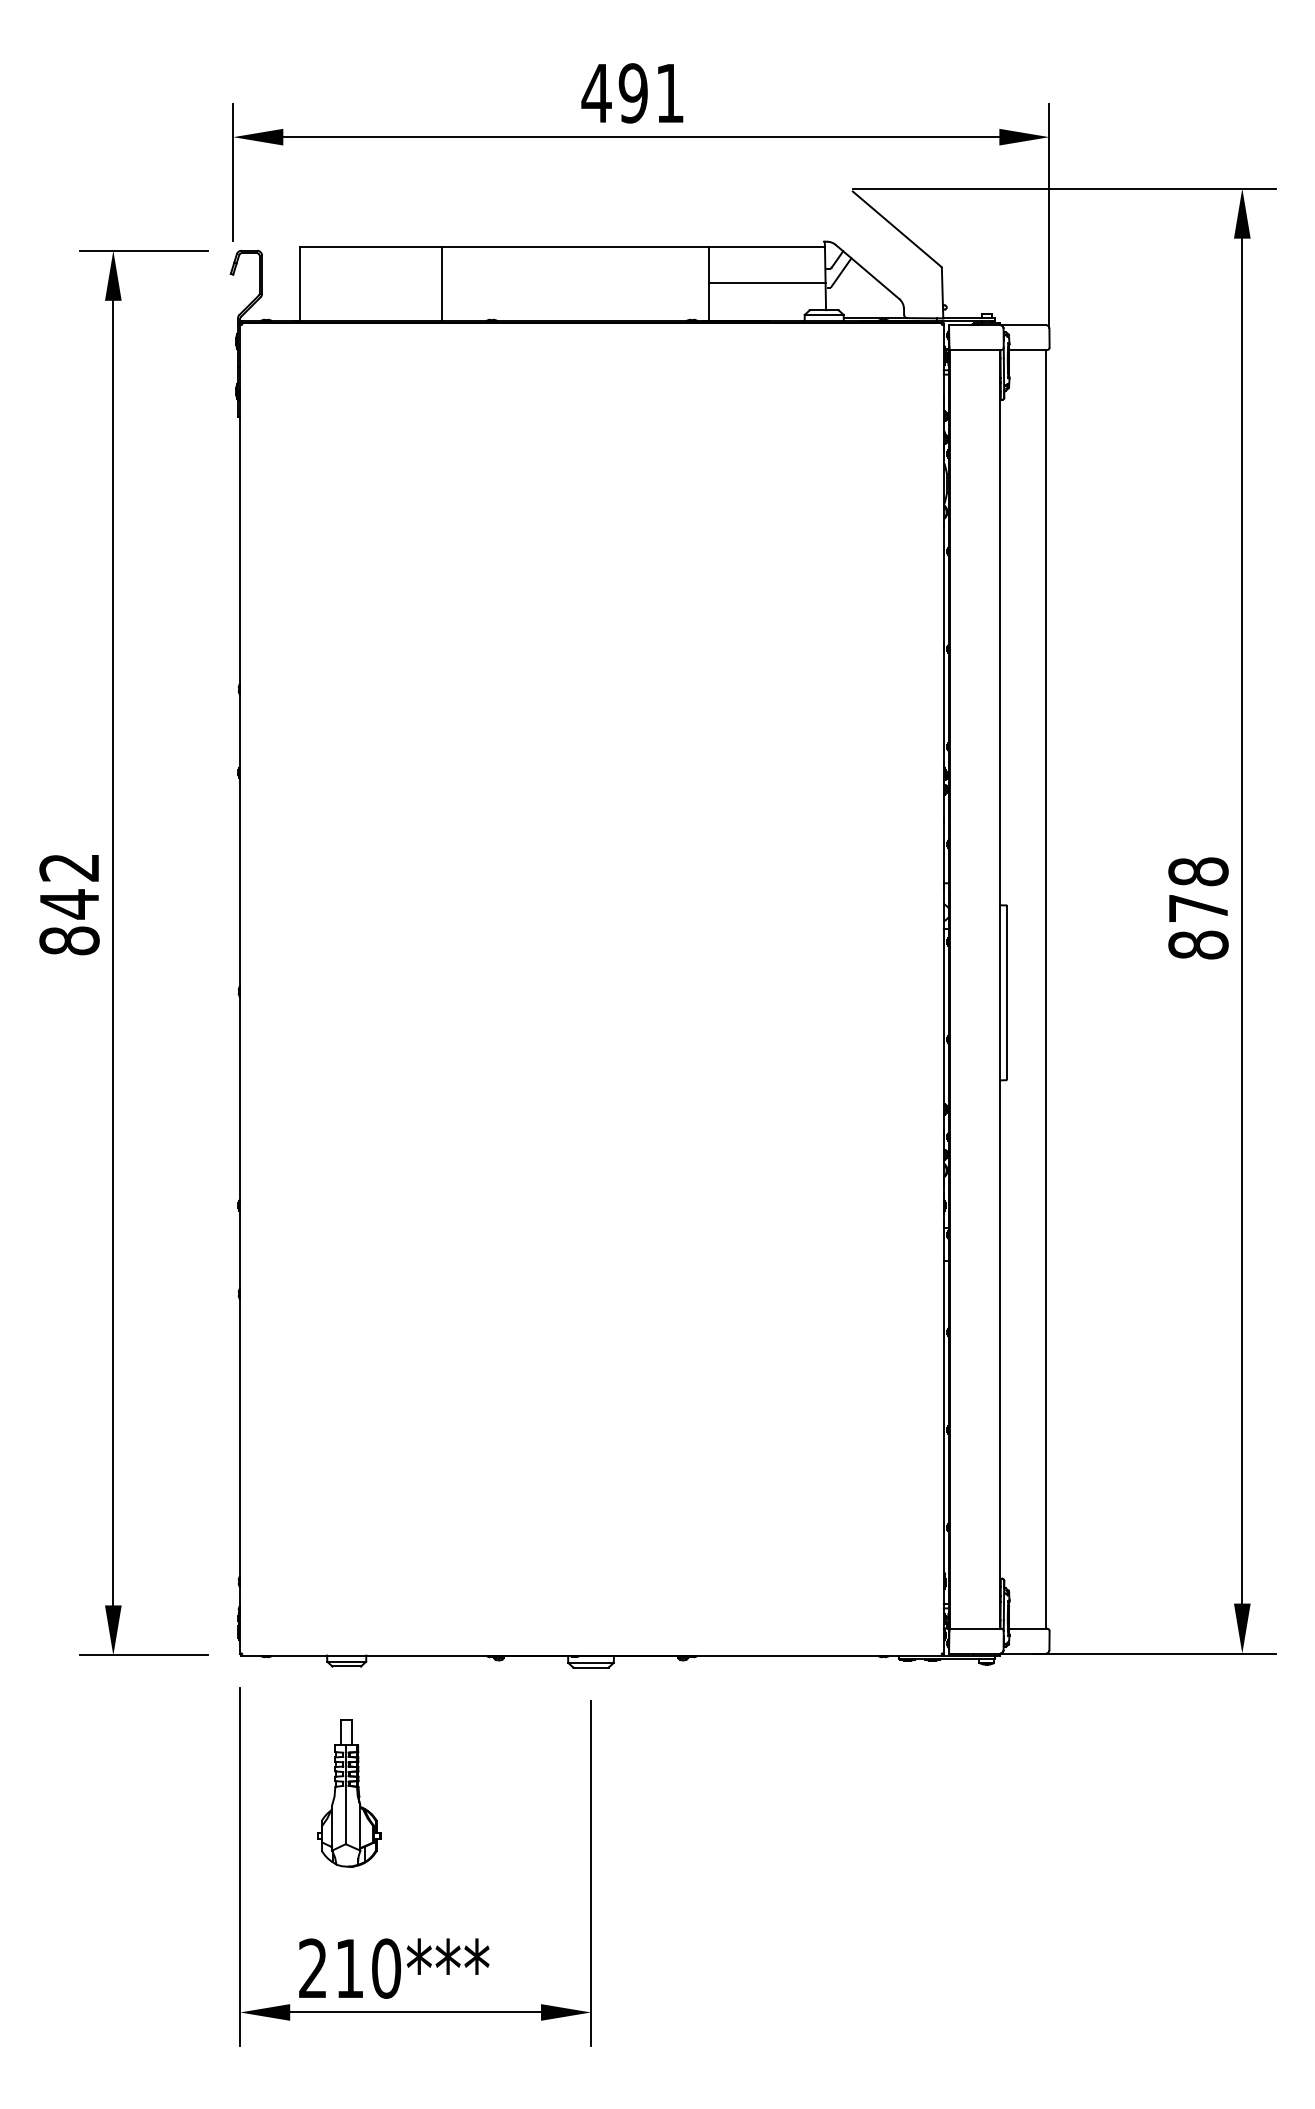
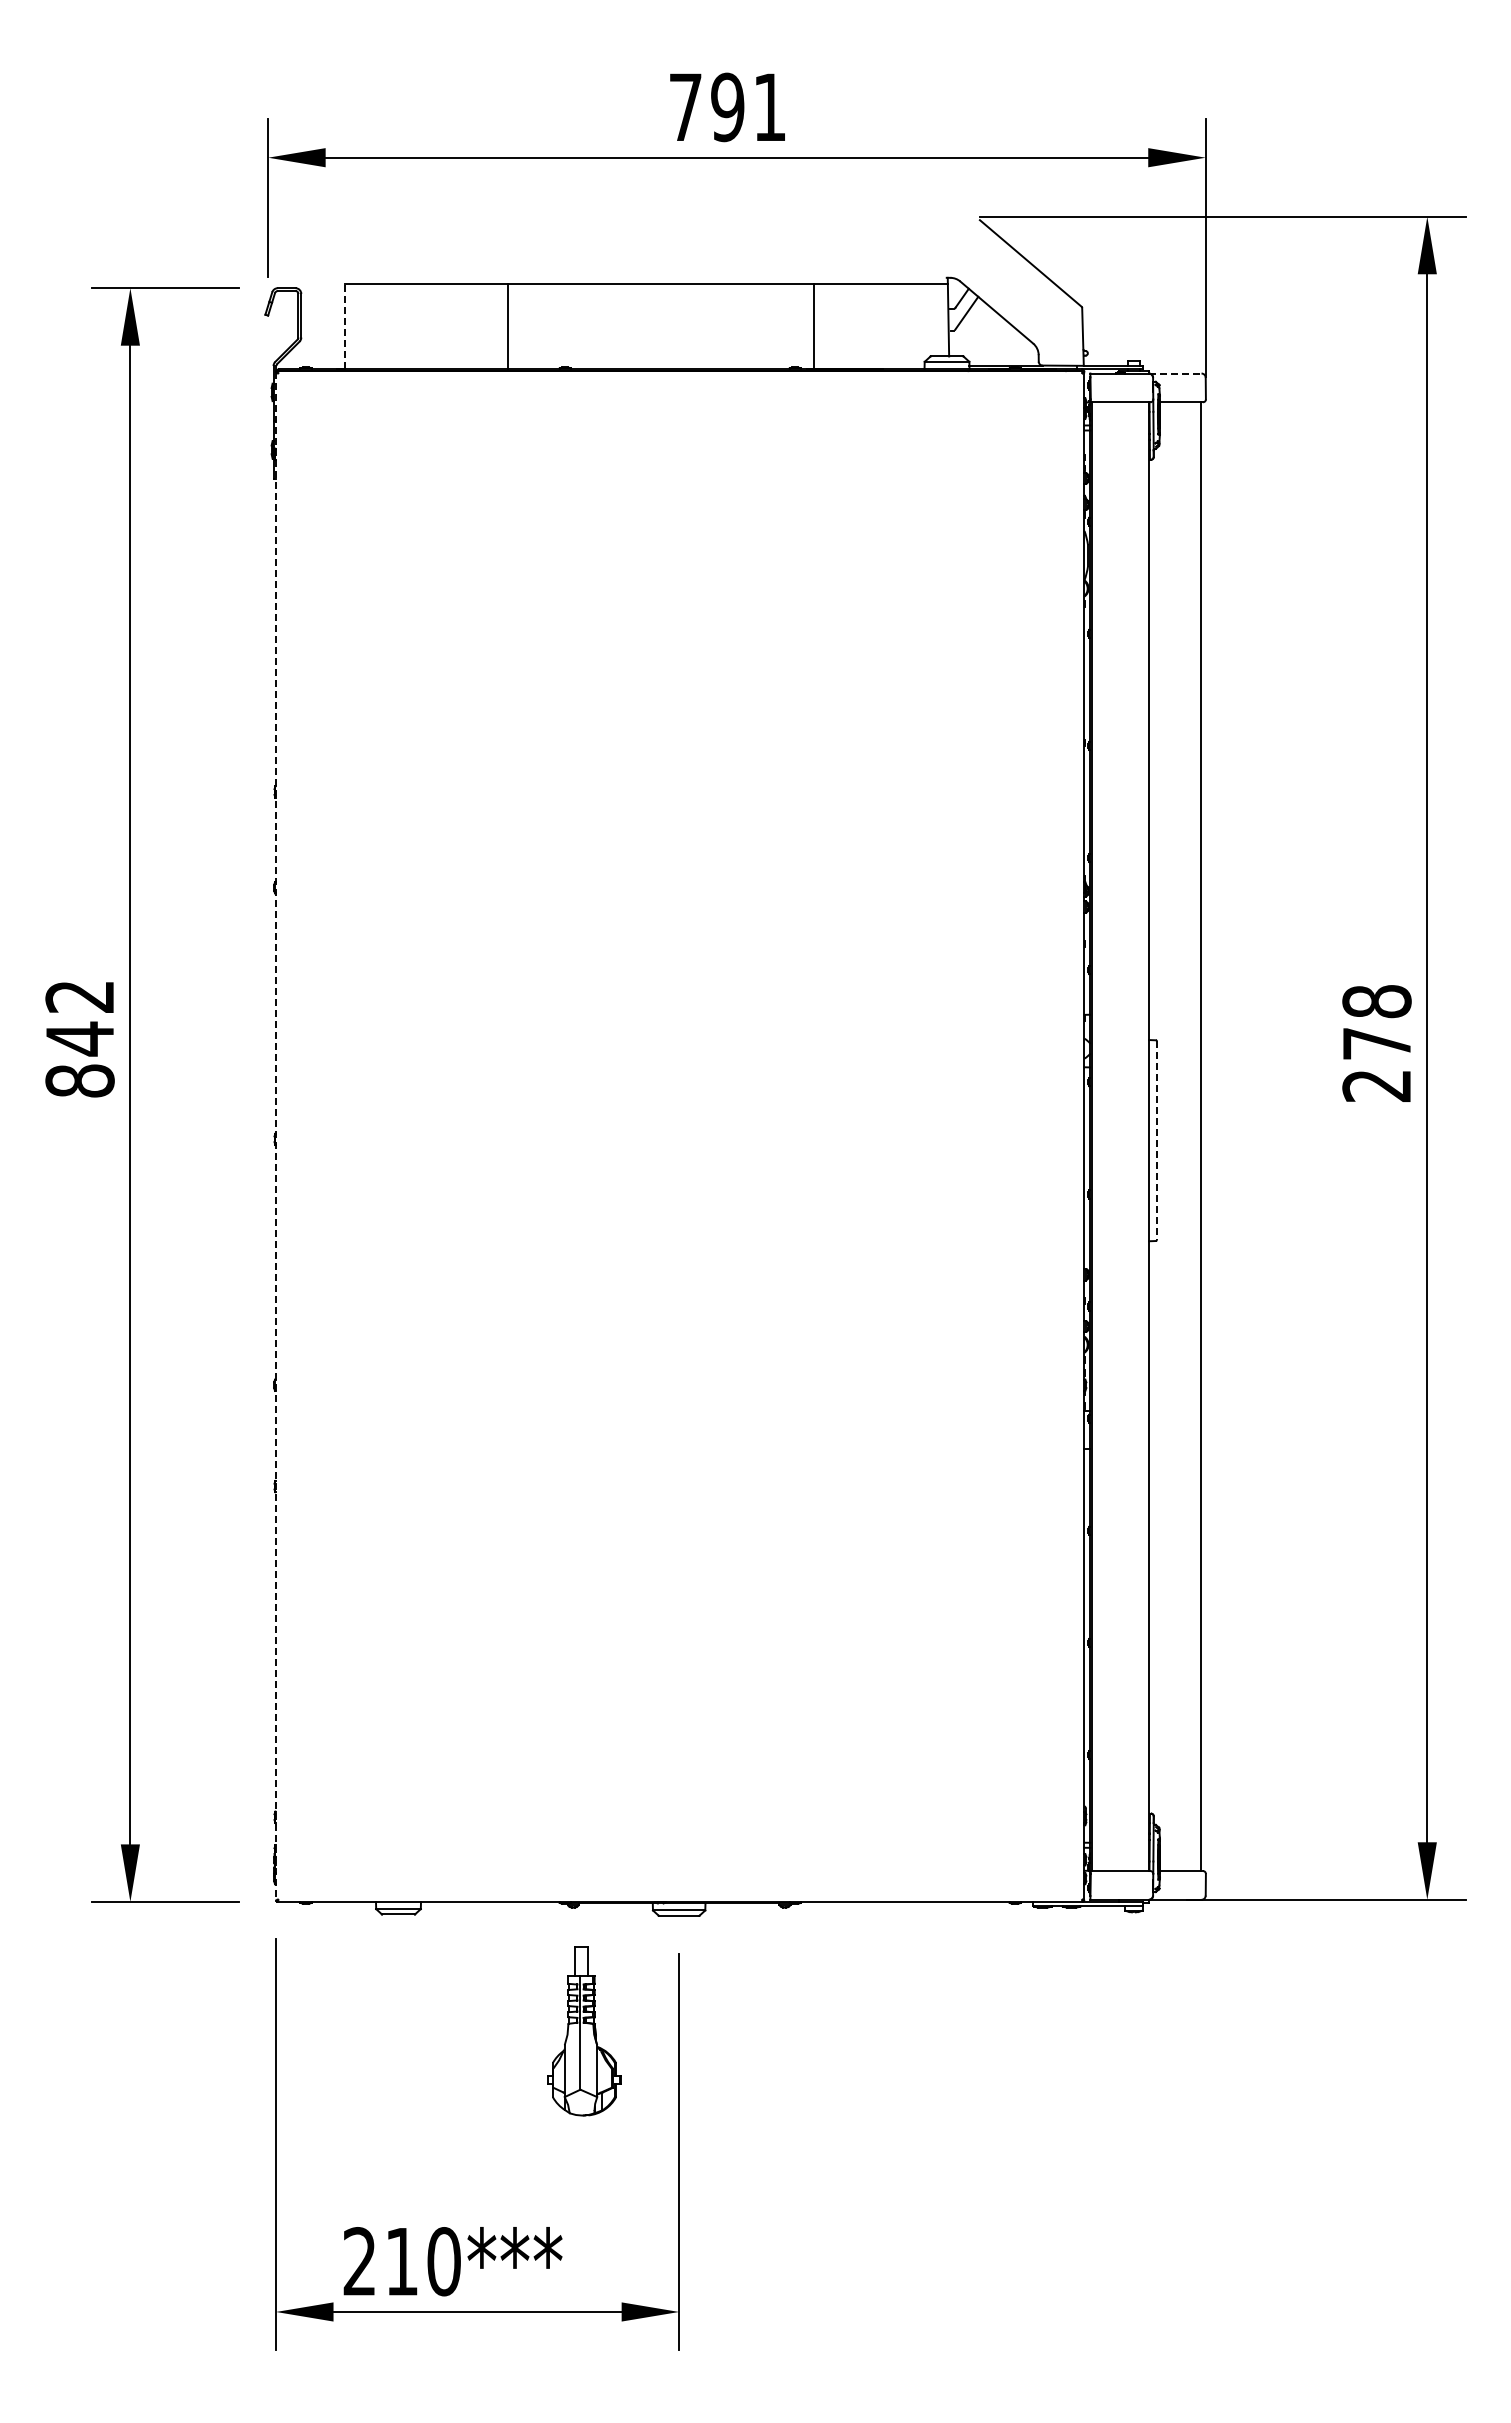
text: (596, 92) -> (685, 106), 491 -> 791
line: (767, 282) -> (881, 324), removed
line: (299, 284) -> (344, 326), solid -> dashed
line: (1023, 325) -> (1175, 373), solid -> dashed
text: (1198, 944) -> (1376, 1085), 878 -> 278
line: (240, 989) -> (276, 1136), solid -> dashed
line: (1006, 993) -> (1156, 1141), solid -> dashed
part: (349, 1793) -> (584, 2031), moved

